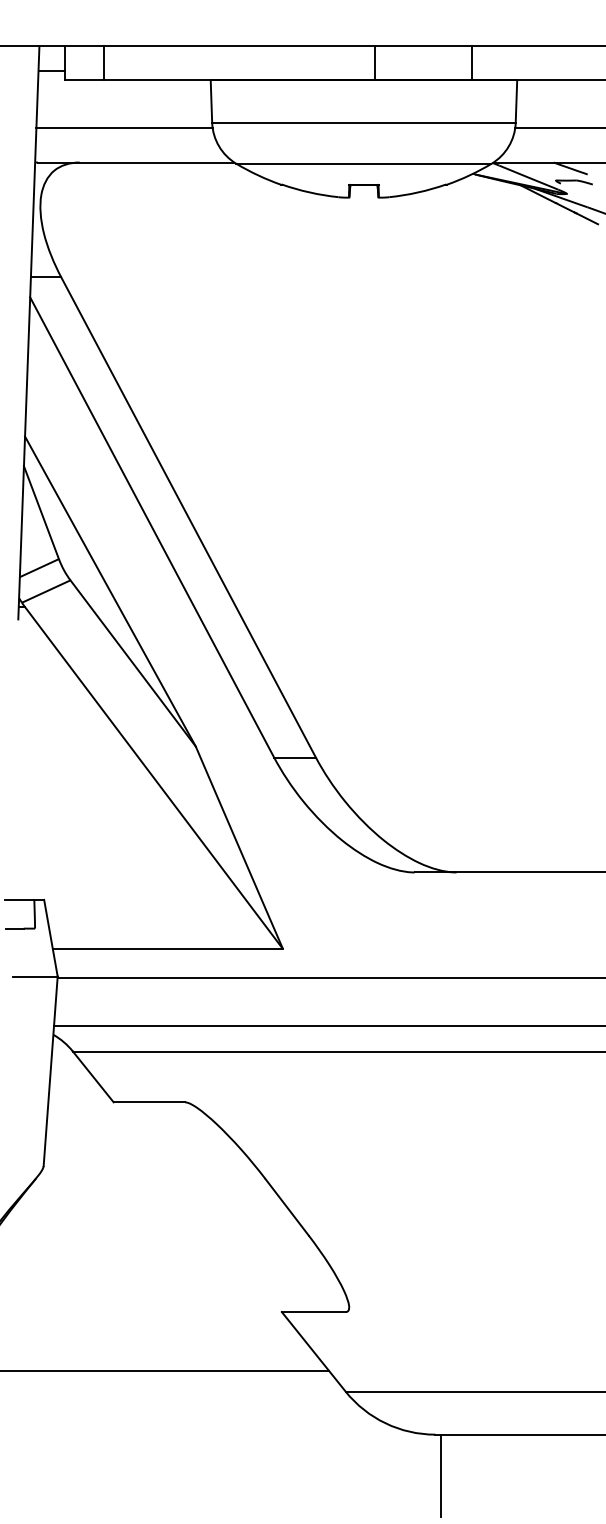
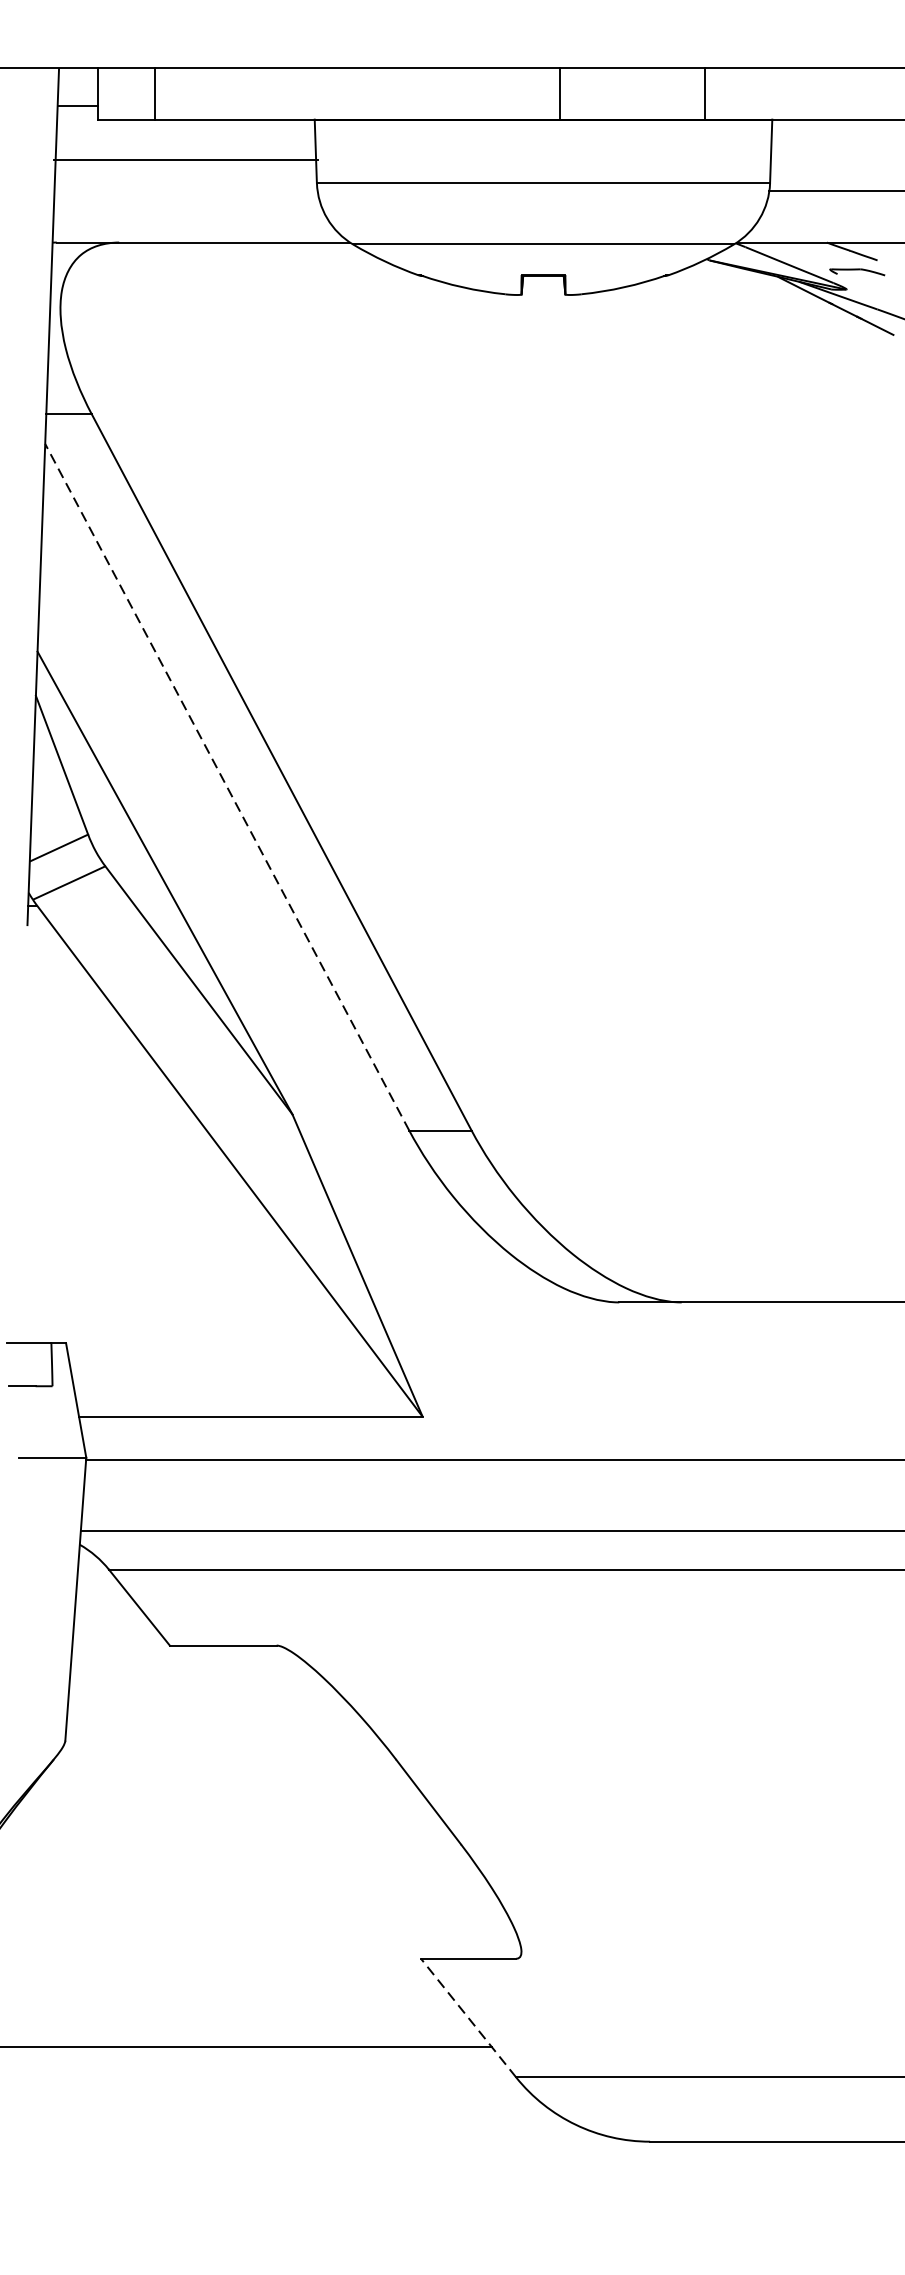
line: (124, 128) -> (186, 160), moved
line: (151, 527) -> (226, 787), solid -> dashed
line: (313, 1351) -> (468, 2017), solid -> dashed
line: (440, 1475) -> (657, 2202), removed

